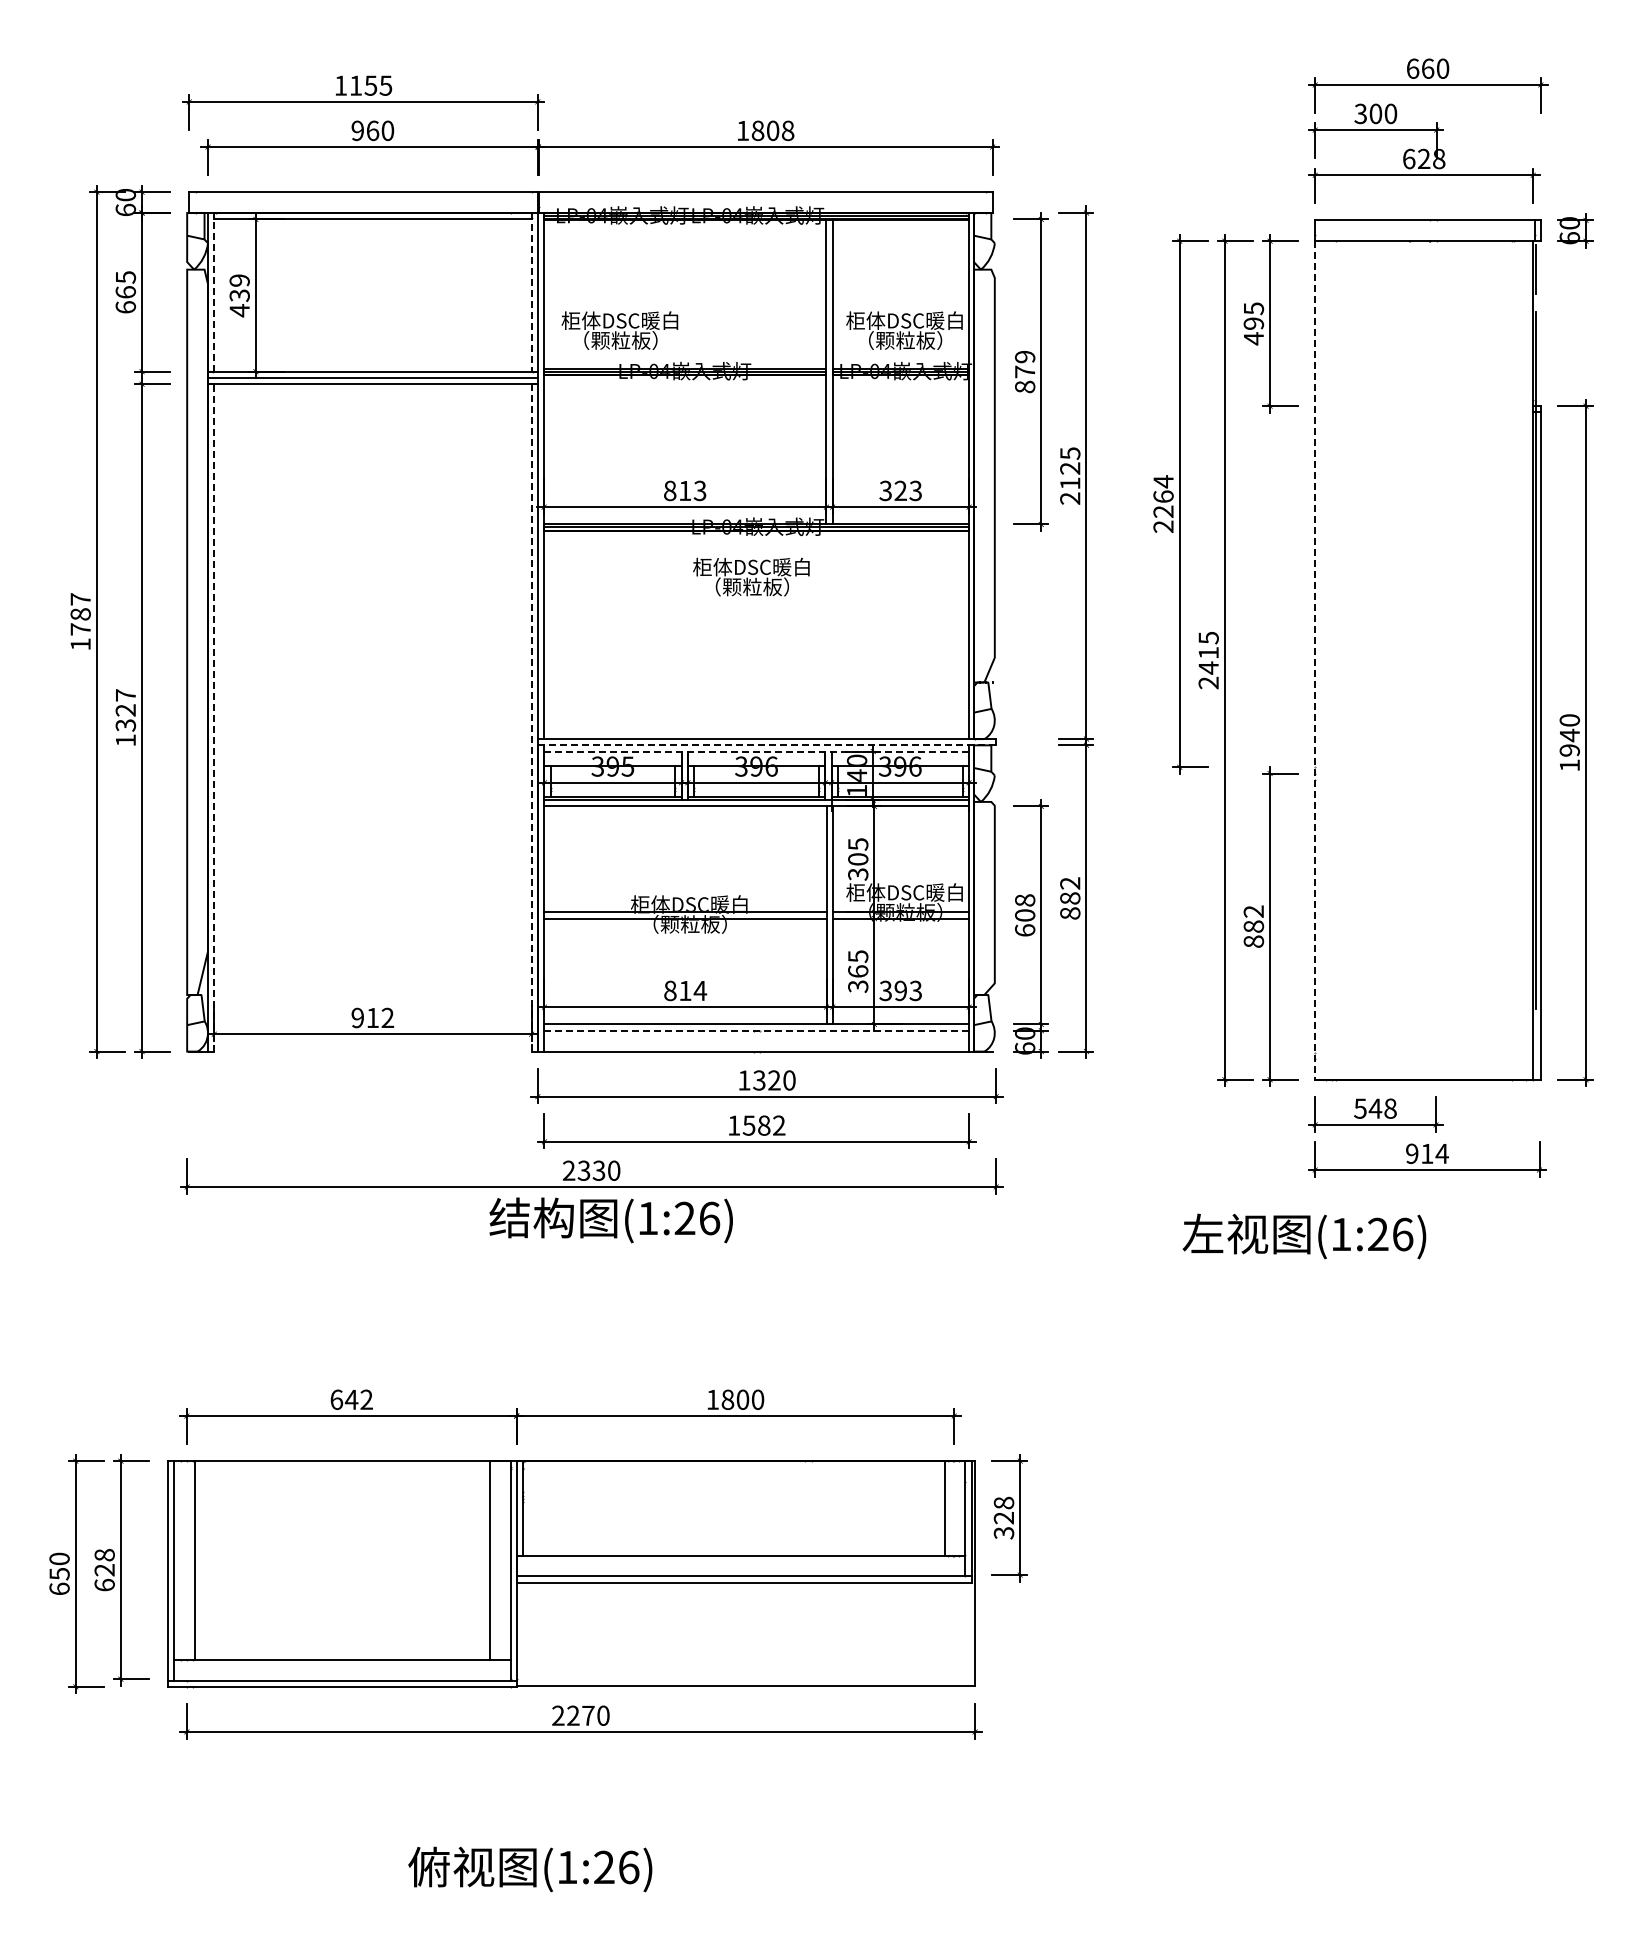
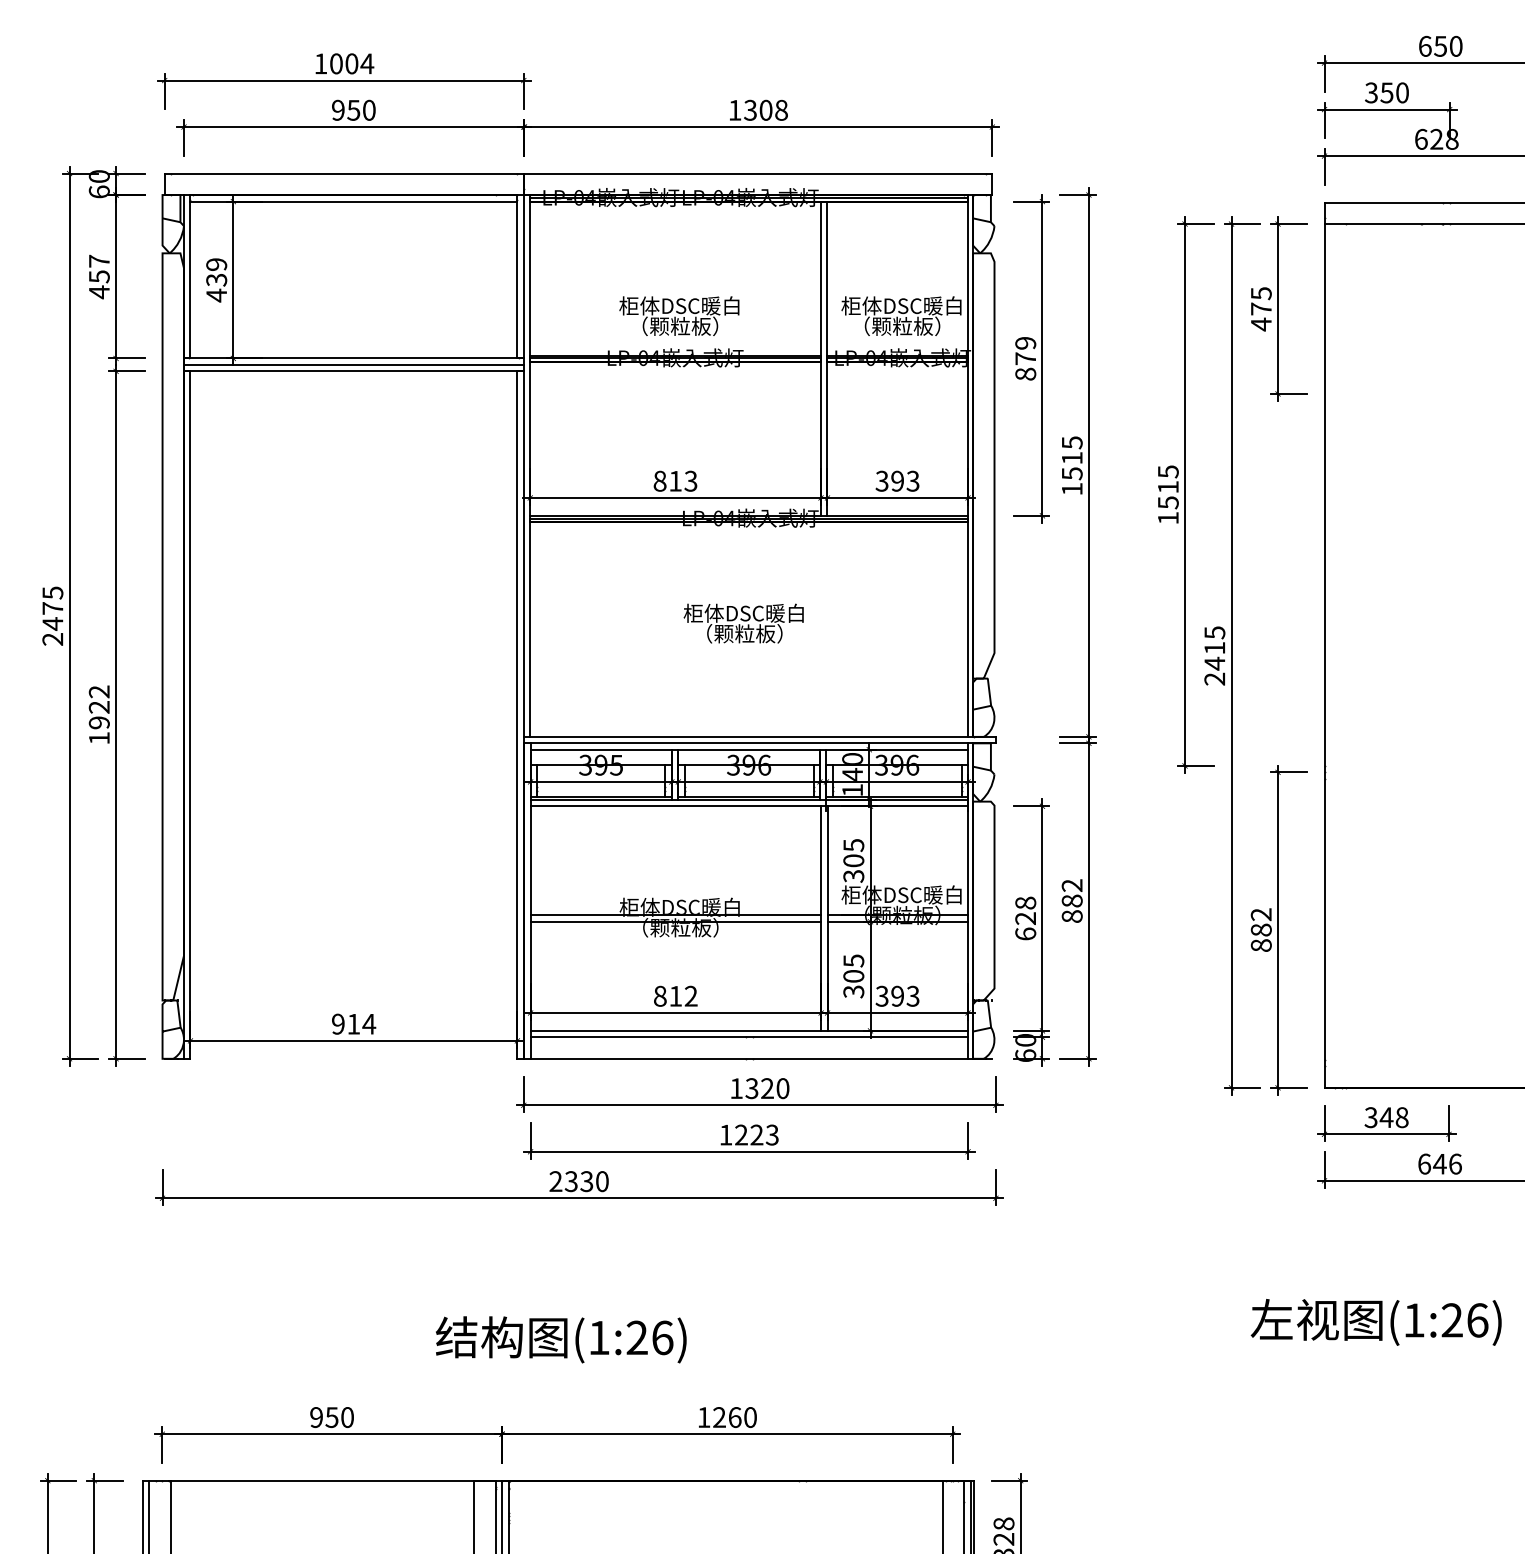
text: (1427, 68) -> (1440, 46), 660 -> 650
text: (371, 85) -> (352, 63), 1155 -> 1004
text: (1375, 113) -> (1386, 92), 300 -> 350
text: (372, 130) -> (353, 109), 960 -> 950
text: (757, 130) -> (750, 109), 1808 -> 1308
line: (214, 291) -> (190, 275), dashed -> solid
text: (125, 292) -> (99, 276), 665 -> 457
line: (531, 292) -> (517, 276), dashed -> solid
text: (1253, 323) -> (1260, 308), 495 -> 475
text: (619, 330) -> (678, 316), moved
text: (1070, 483) -> (1072, 473), 2125 -> 1515
text: (900, 491) -> (897, 481), 323 -> 393
text: (1163, 503) -> (1168, 494), 2264 -> 1515
text: (751, 576) -> (743, 622), moved
text: (80, 621) -> (52, 615), 1787 -> 2475
line: (1315, 660) -> (1324, 655), dashed -> solid
text: (125, 710) -> (99, 707), 1327 -> 1922
line: (214, 717) -> (190, 714), dashed -> solid
line: (531, 717) -> (517, 714), dashed -> solid
line: (767, 745) -> (760, 743), dashed -> solid
line: (757, 751) -> (750, 749), dashed -> solid
text: (1025, 915) -> (1026, 918), 608 -> 628
text: (858, 971) -> (854, 976), 365 -> 305
text: (700, 990) -> (691, 995), 814 -> 812
text: (387, 1017) -> (368, 1023), 912 -> 914
line: (757, 1030) -> (750, 1037), dashed -> solid
text: (1360, 1108) -> (1371, 1117), 548 -> 348
text: (763, 1125) -> (756, 1134), 1582 -> 1223
text: (1427, 1153) -> (1440, 1163), 914 -> 646
text: (610, 1220) -> (560, 1339), moved
text: (1304, 1236) -> (1376, 1322), moved
text: (351, 1399) -> (331, 1417), 642 -> 950
text: (735, 1399) -> (727, 1417), 1800 -> 1260

